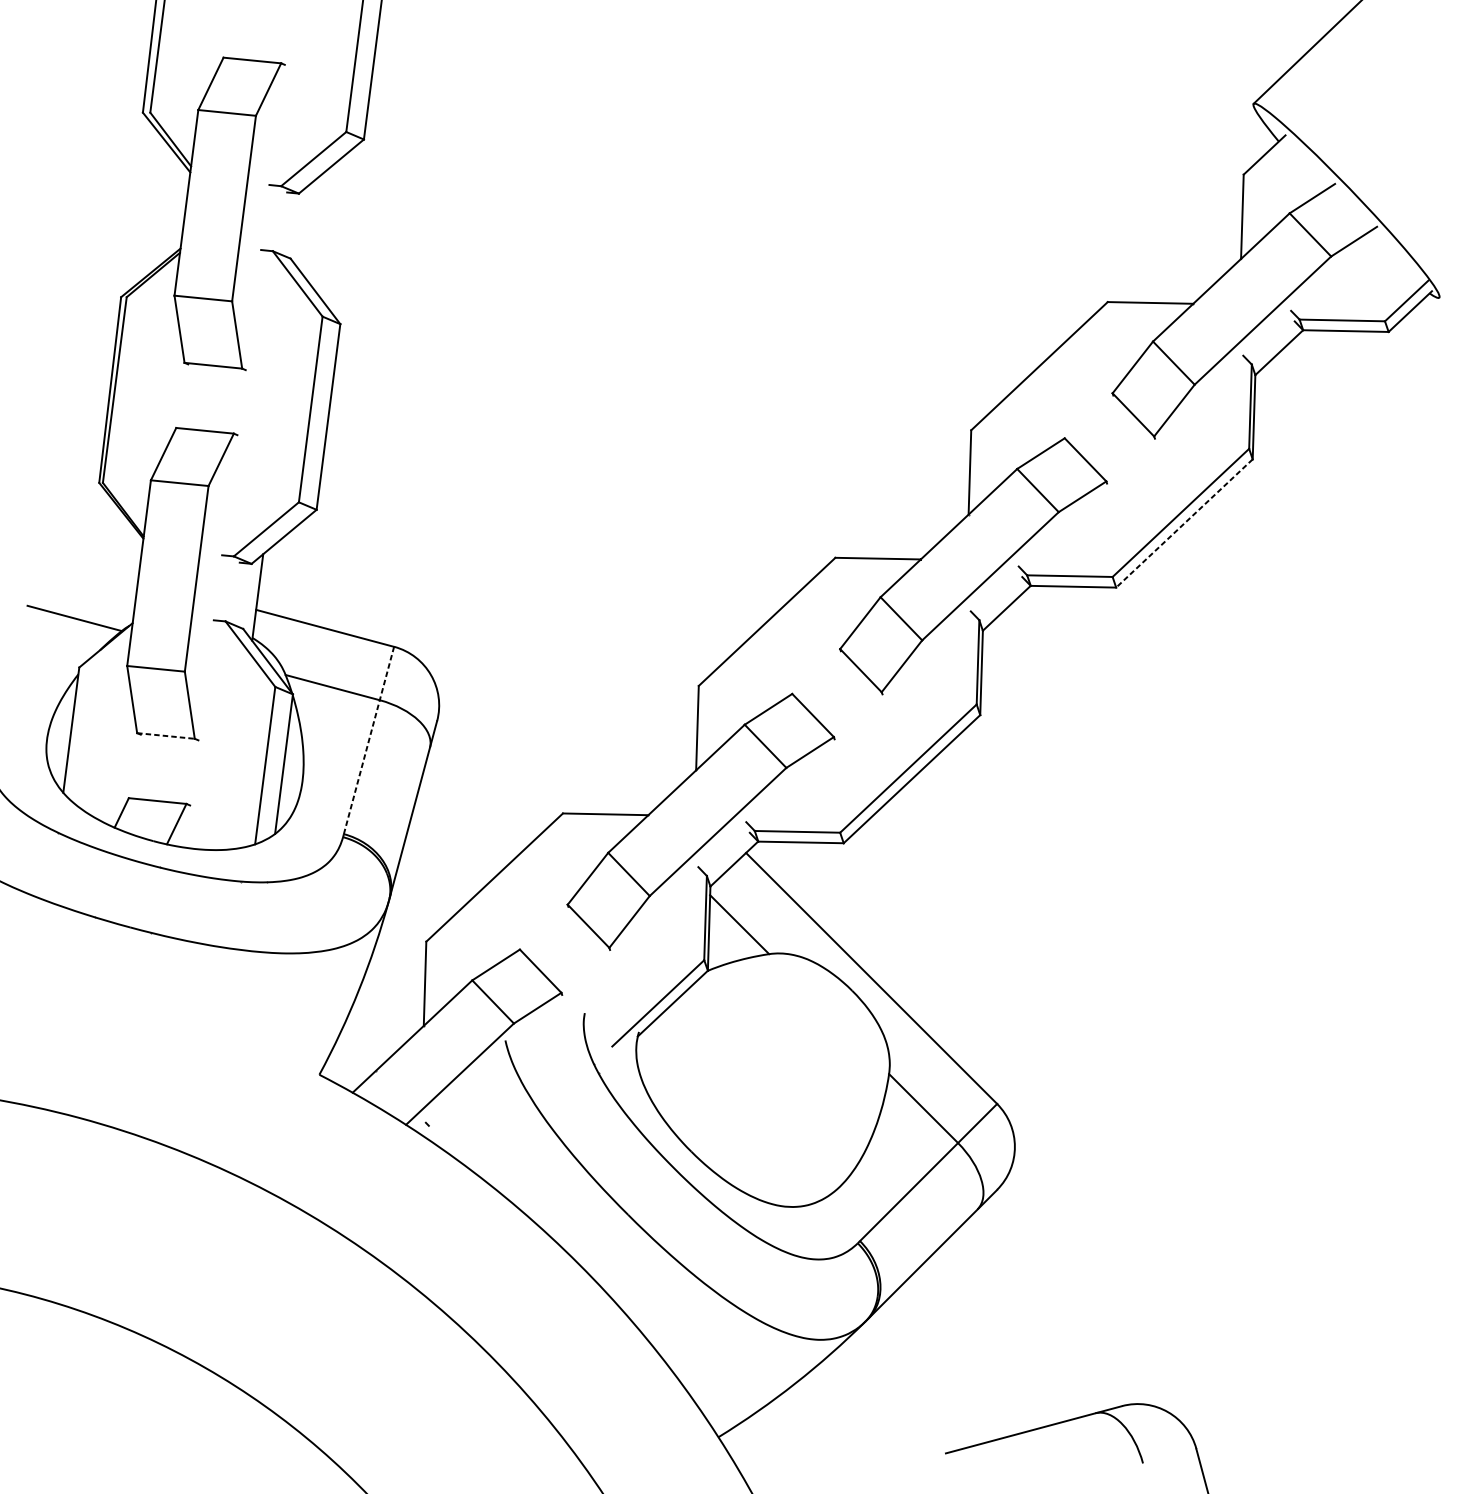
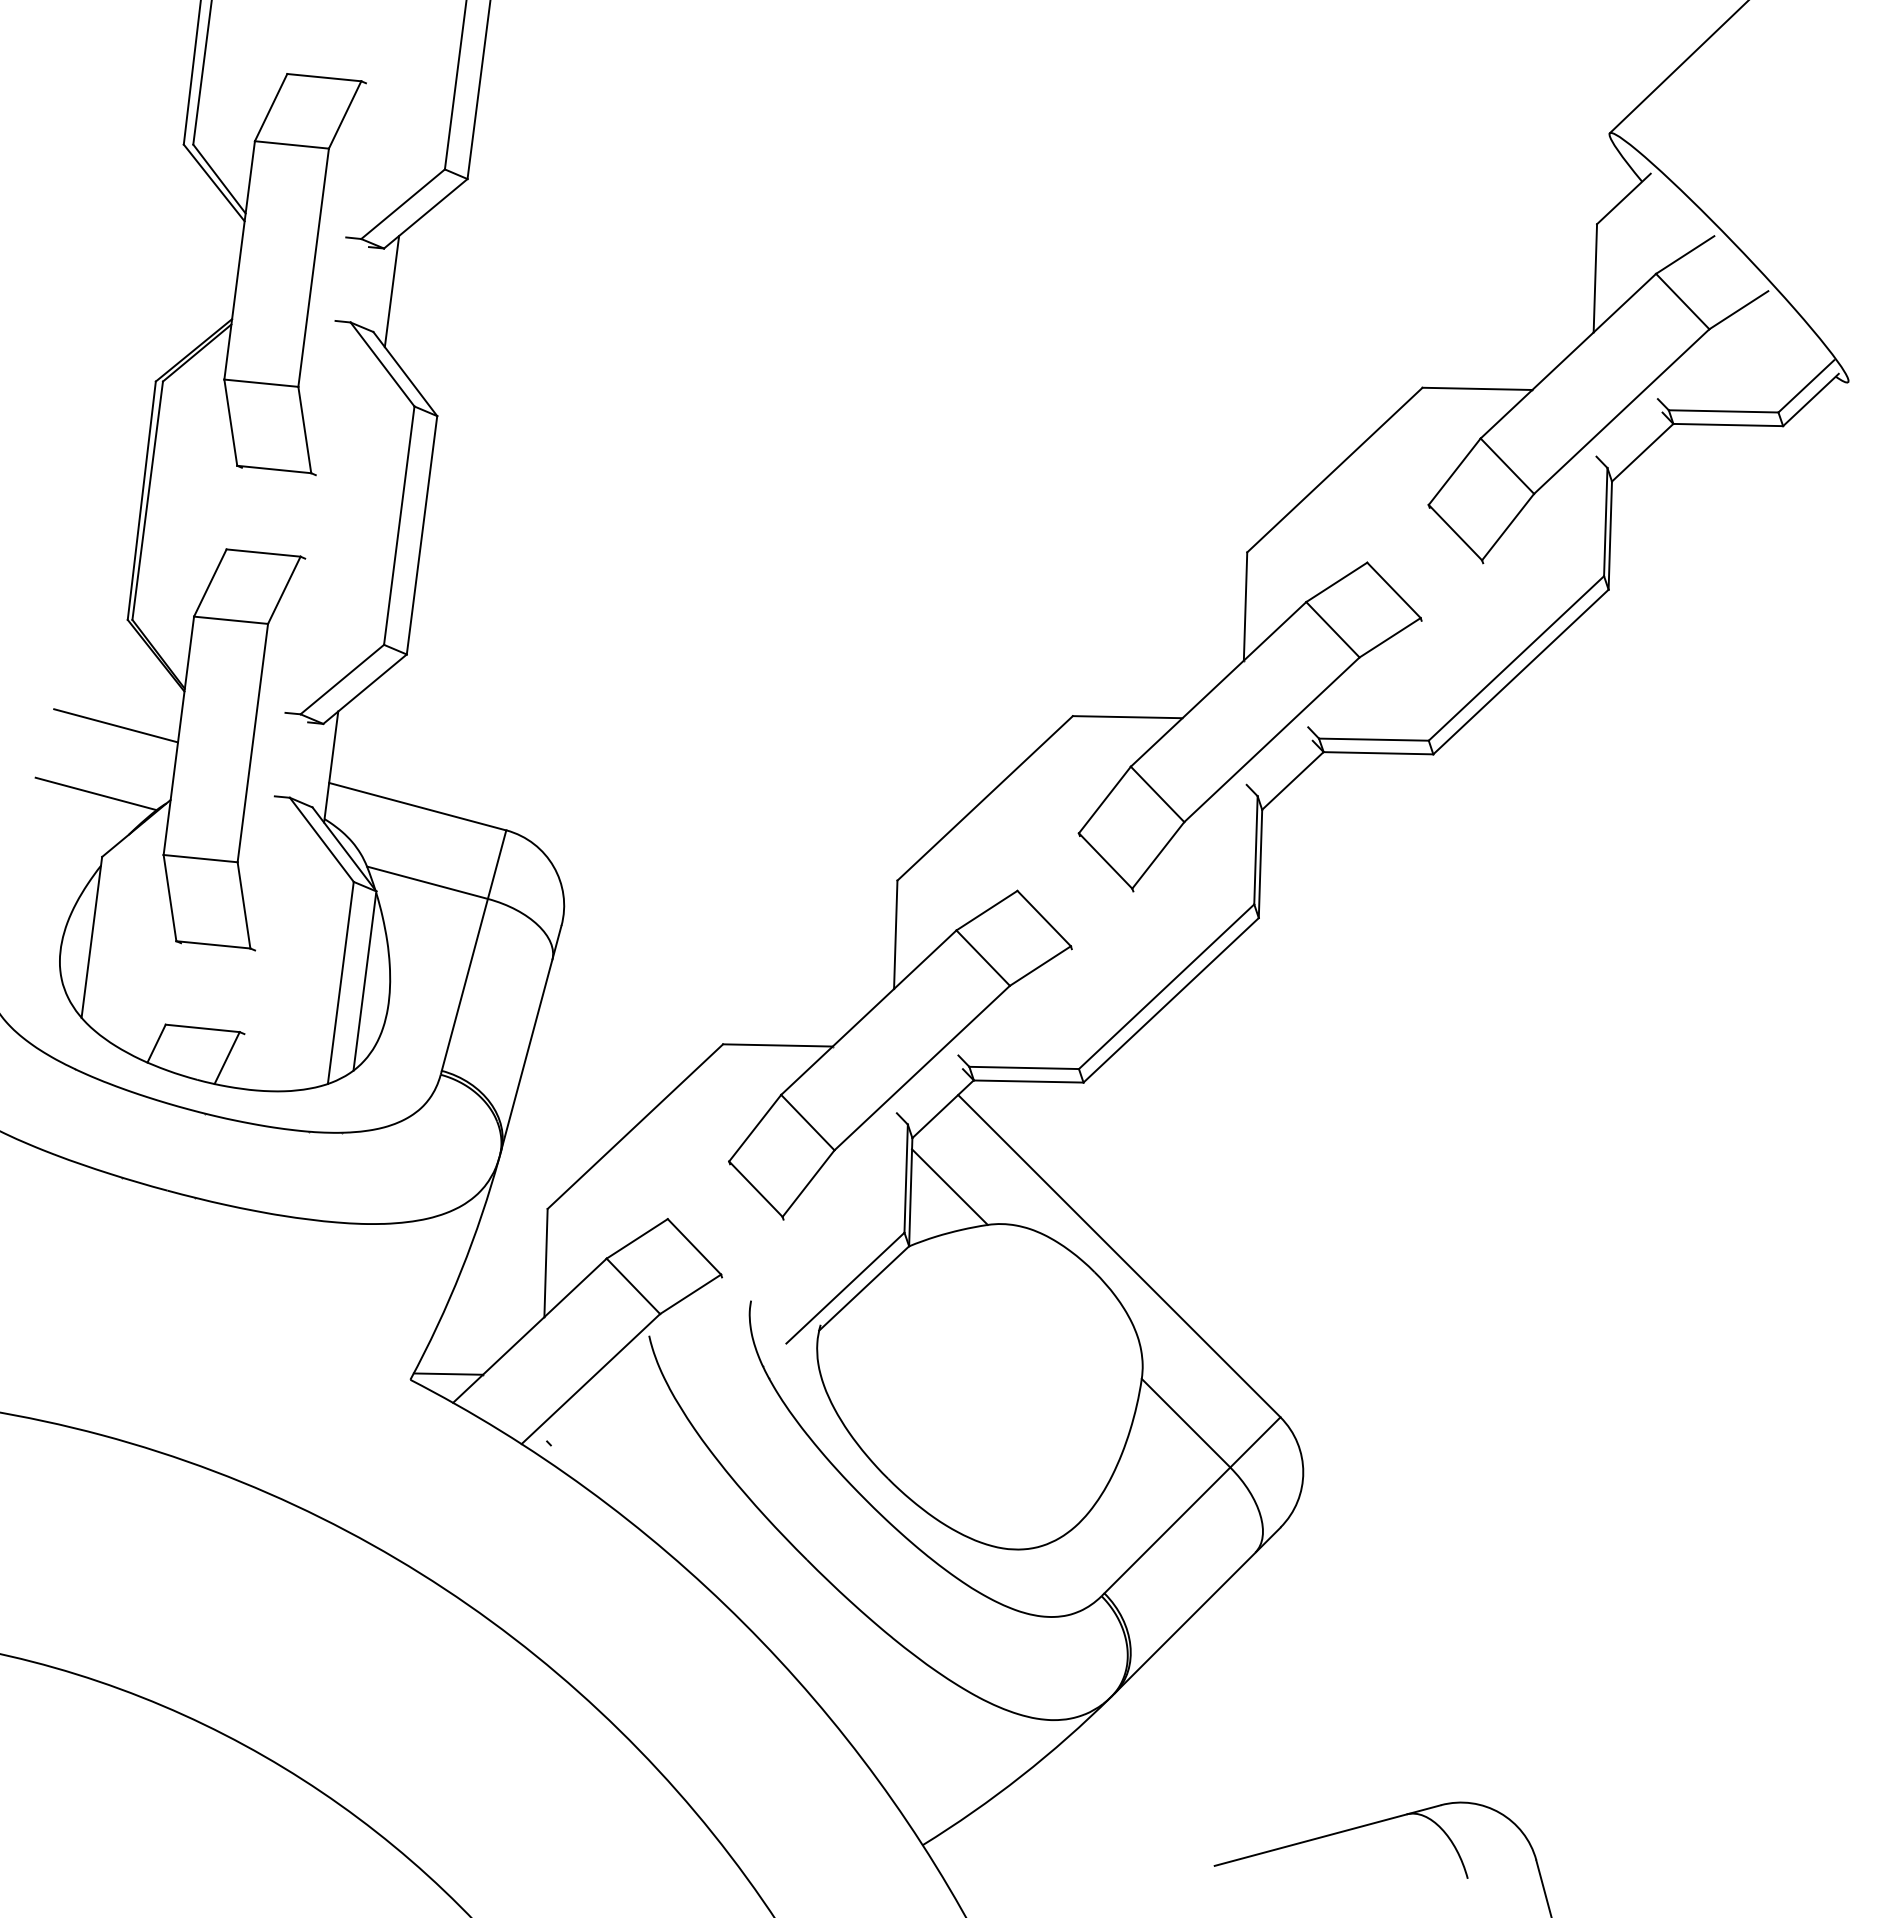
line: (304, 227) -> (391, 291), added
line: (1184, 523) -> (1520, 672), dashed -> solid
line: (89, 565) -> (115, 725), added
line: (166, 735) -> (213, 944), dashed -> solid
line: (369, 740) -> (474, 950), dashed -> solid
line: (348, 1069) -> (447, 1373), added

